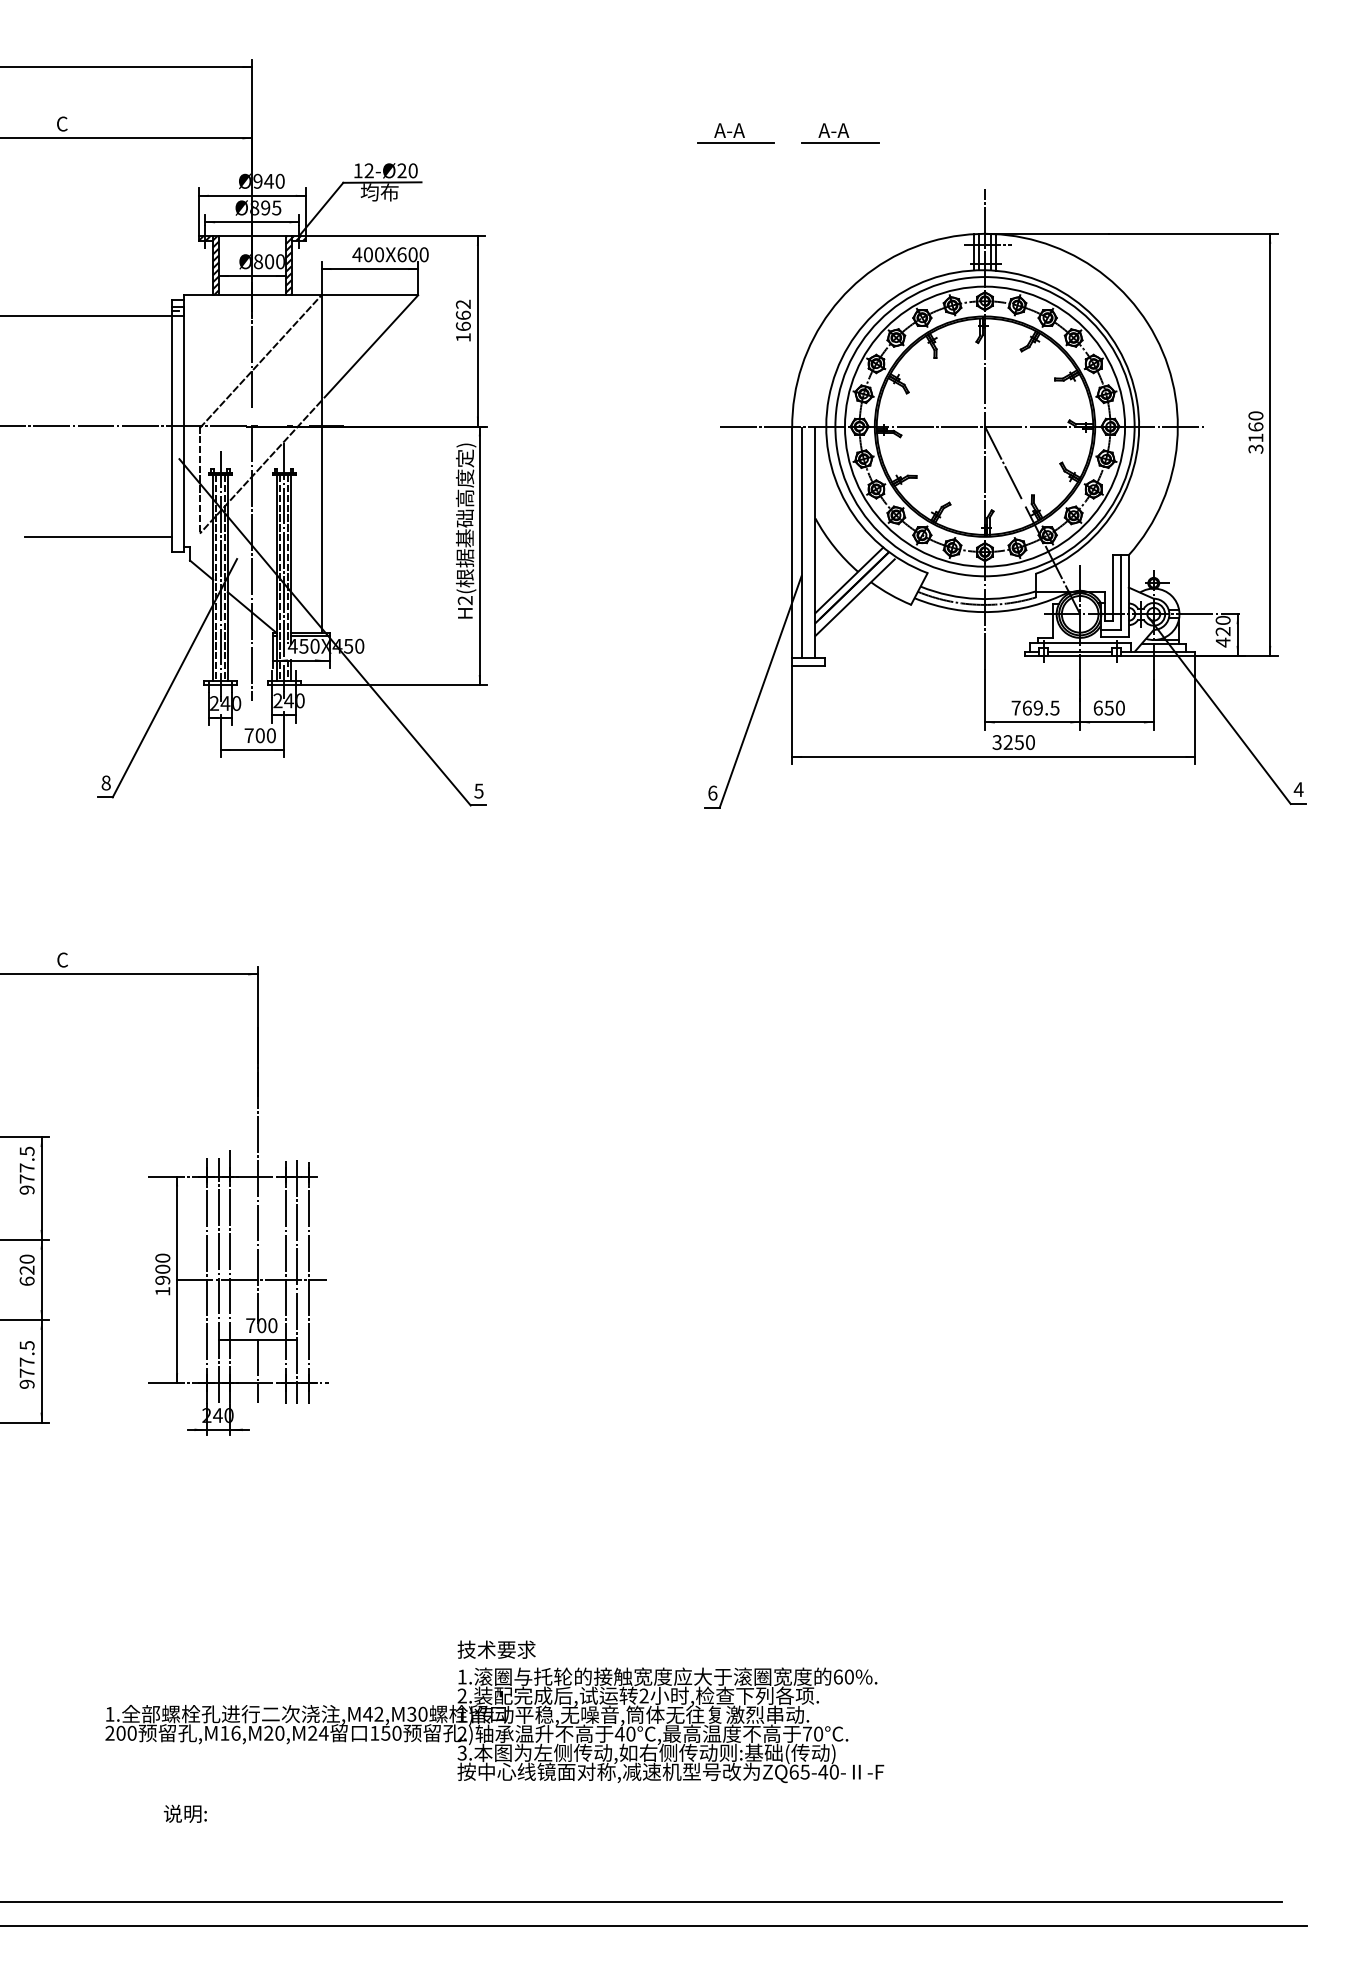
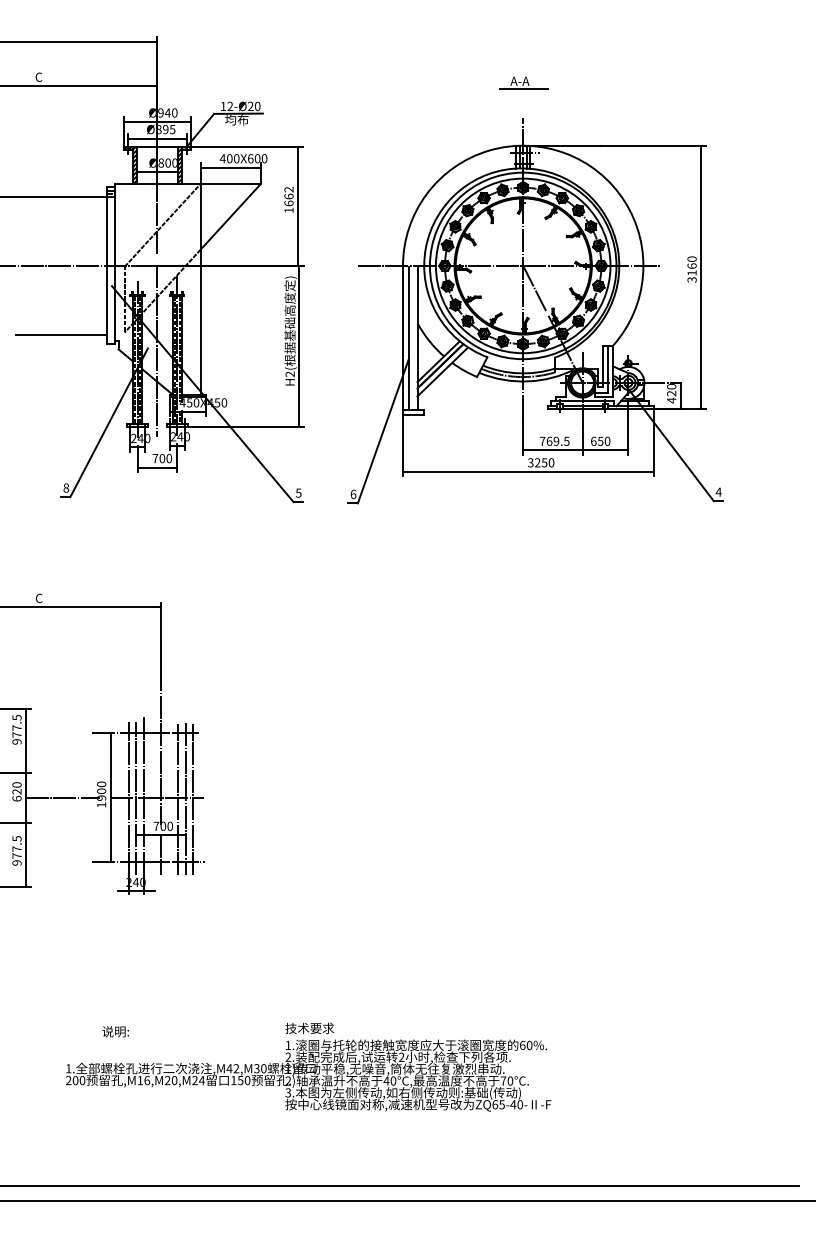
part: (735, 132) -> (458, 82), removed
part: (1004, 499) -> (535, 311), moved
line: (100, 1279) -> (62, 797), added
text: (185, 1813) -> (115, 1031), moved

